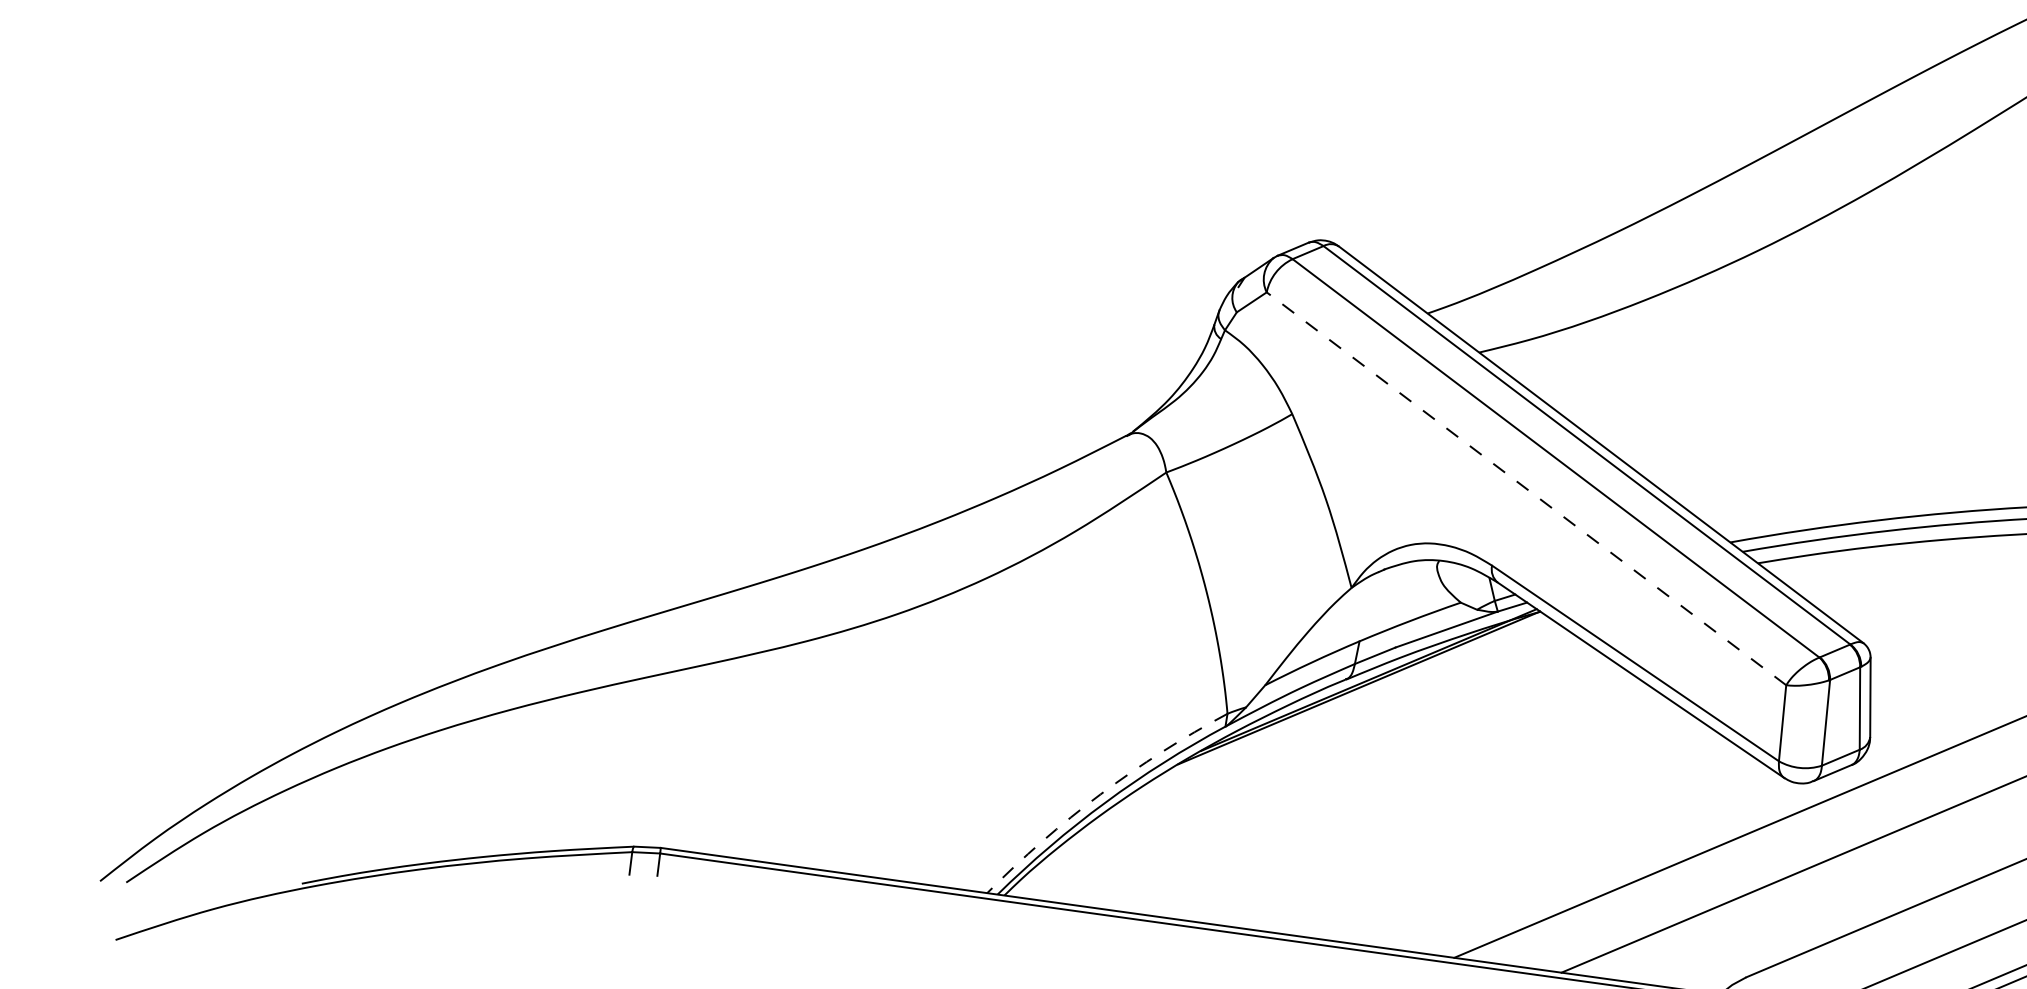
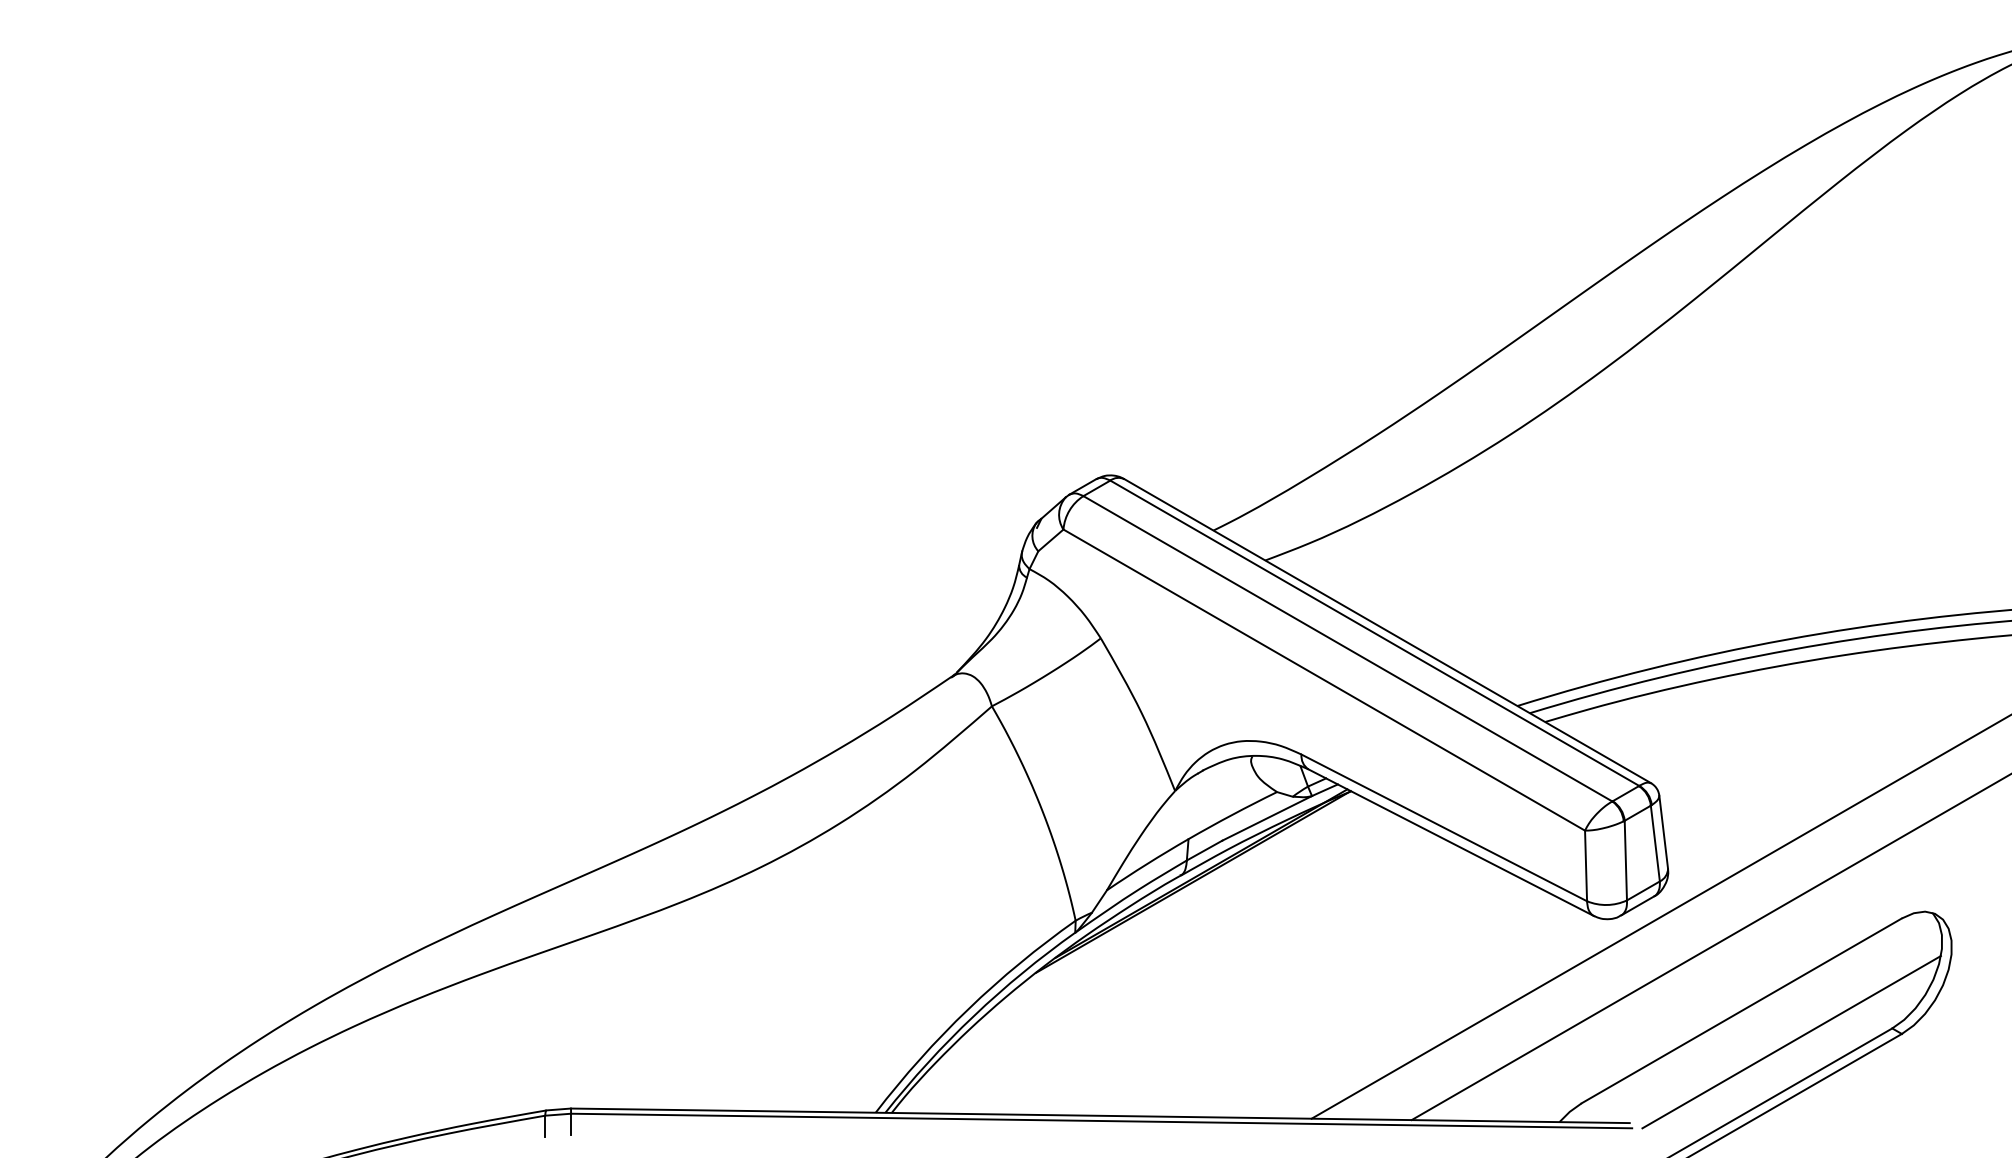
line: (1525, 488) -> (1323, 679), dashed -> solid
arc: (1100, 794) -> (968, 1009), dashed -> solid

